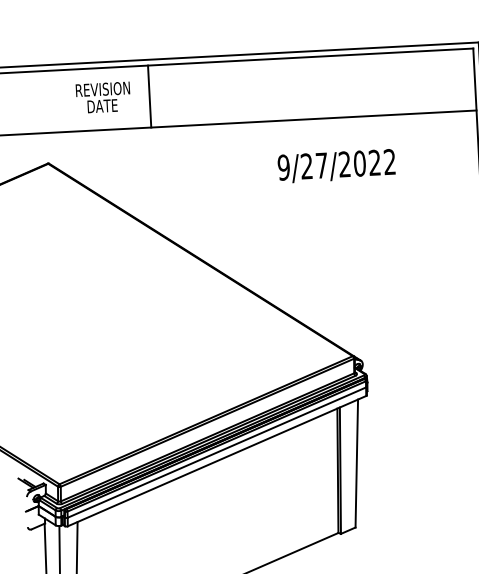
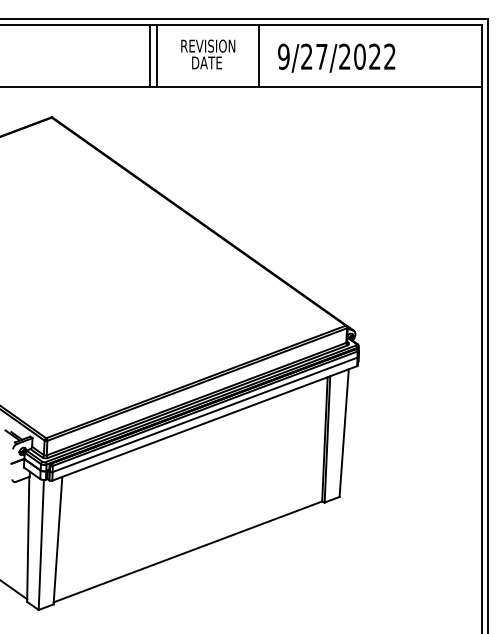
line: (251, 90) -> (258, 55), added
line: (142, 96) -> (149, 55), added
text: (103, 97) -> (208, 54), moved
text: (336, 165) -> (336, 57), moved

